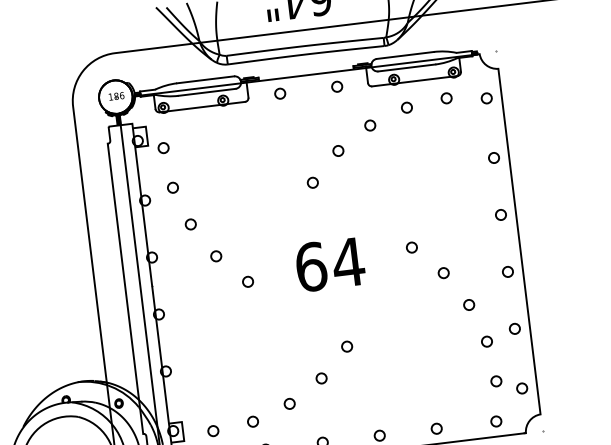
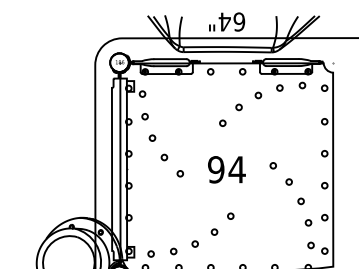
text: (311, 266) -> (216, 169), 64 -> 94

